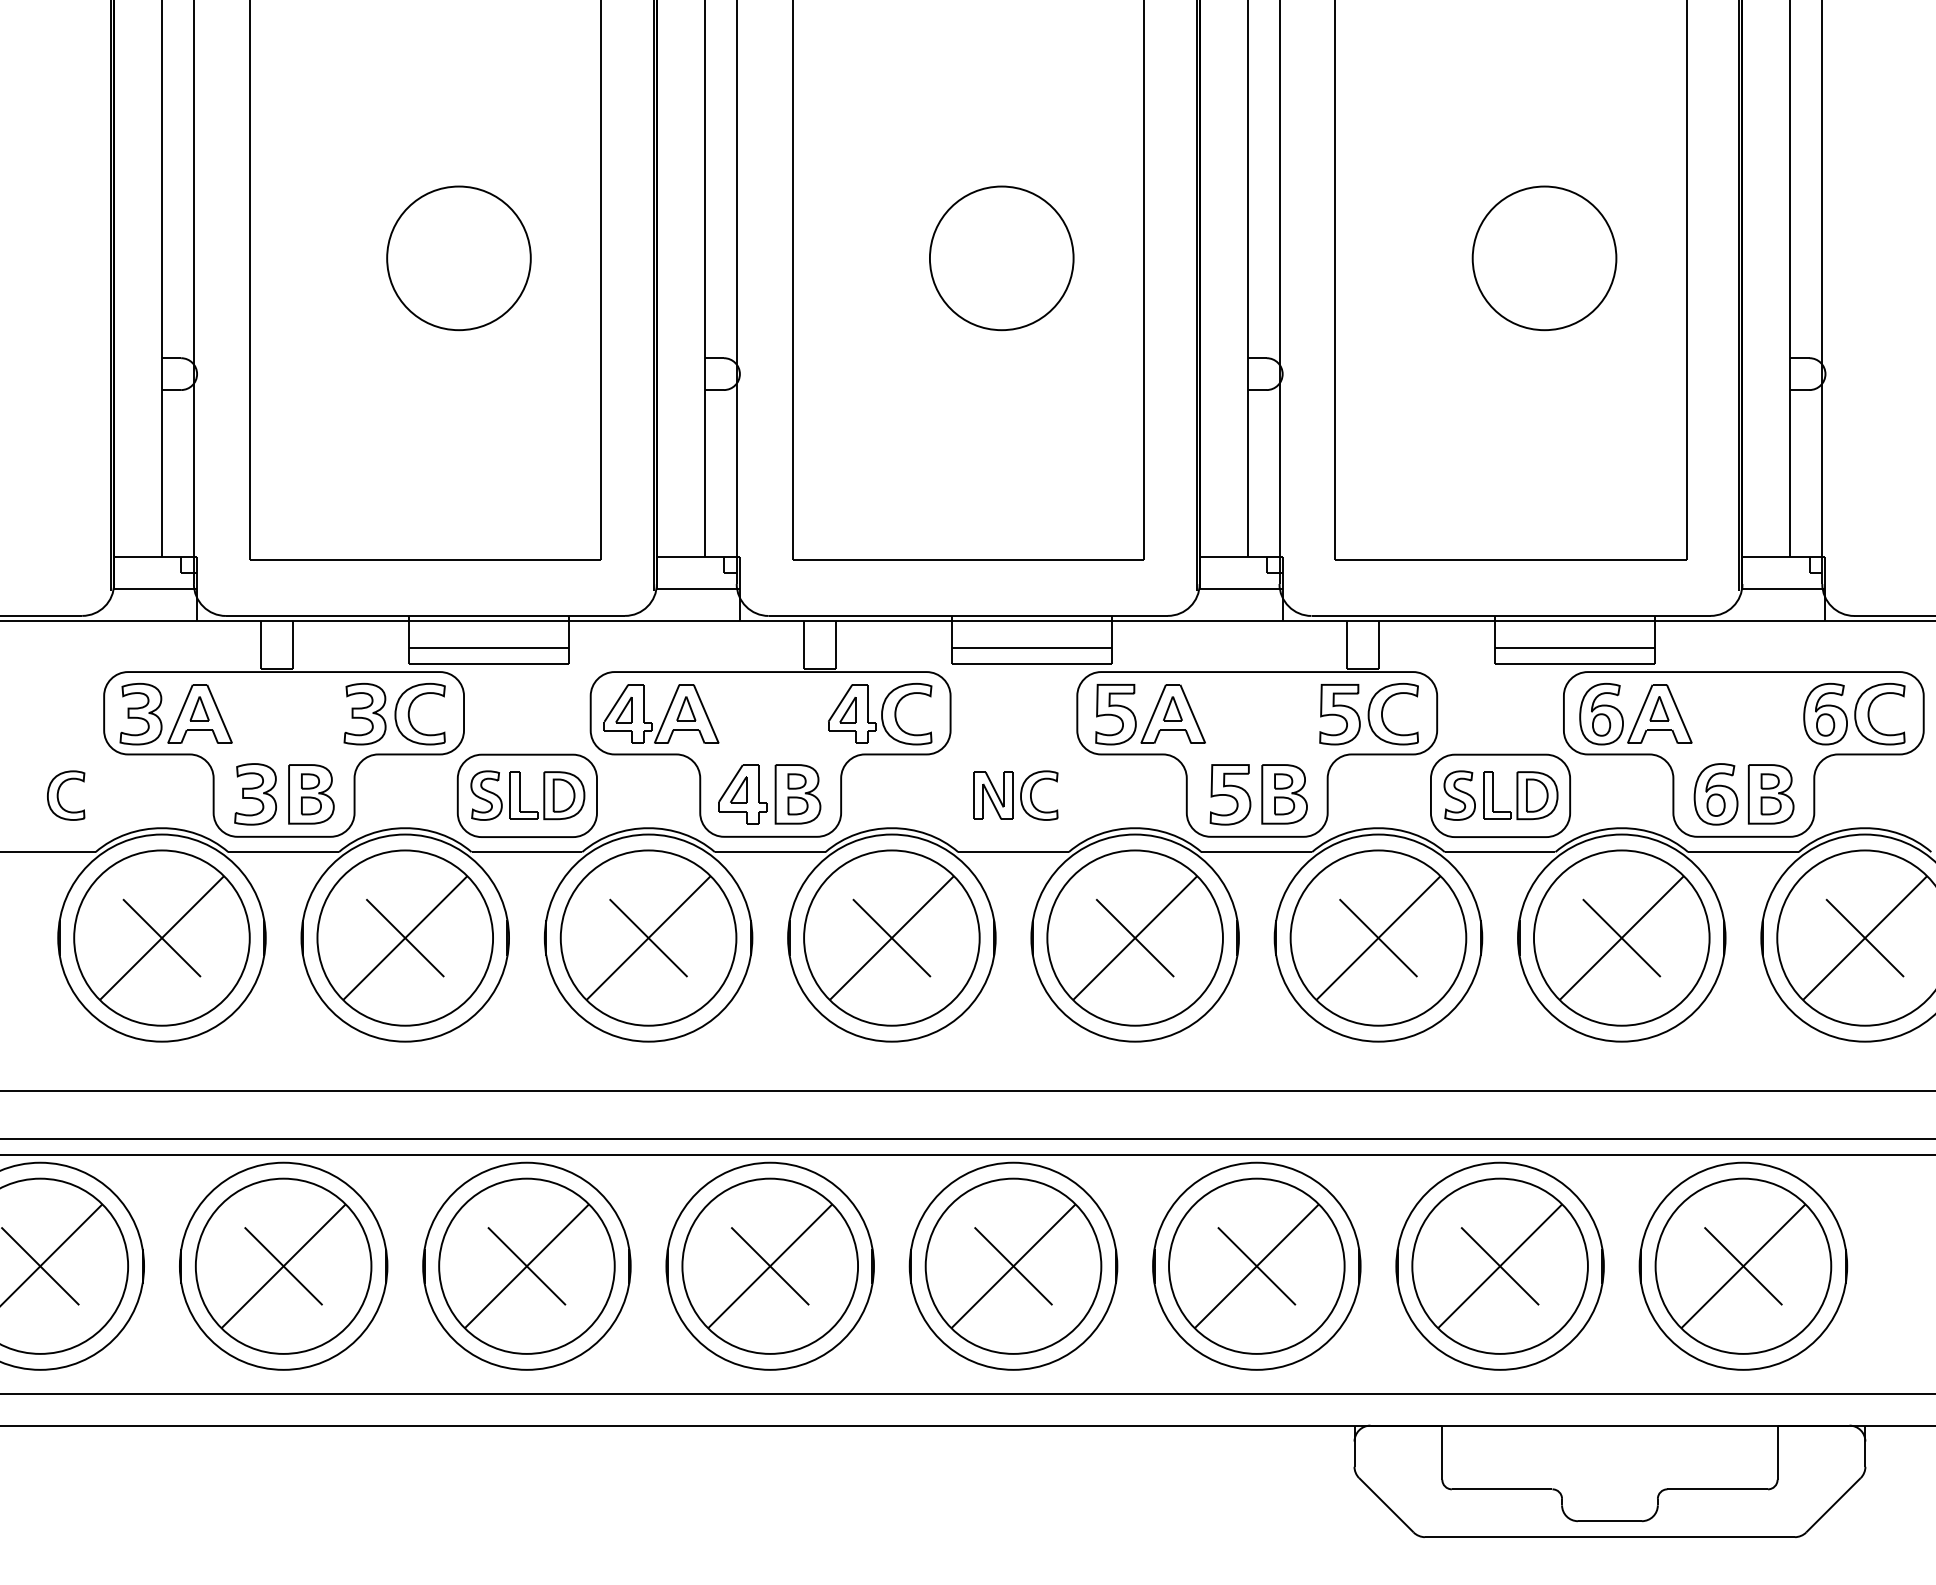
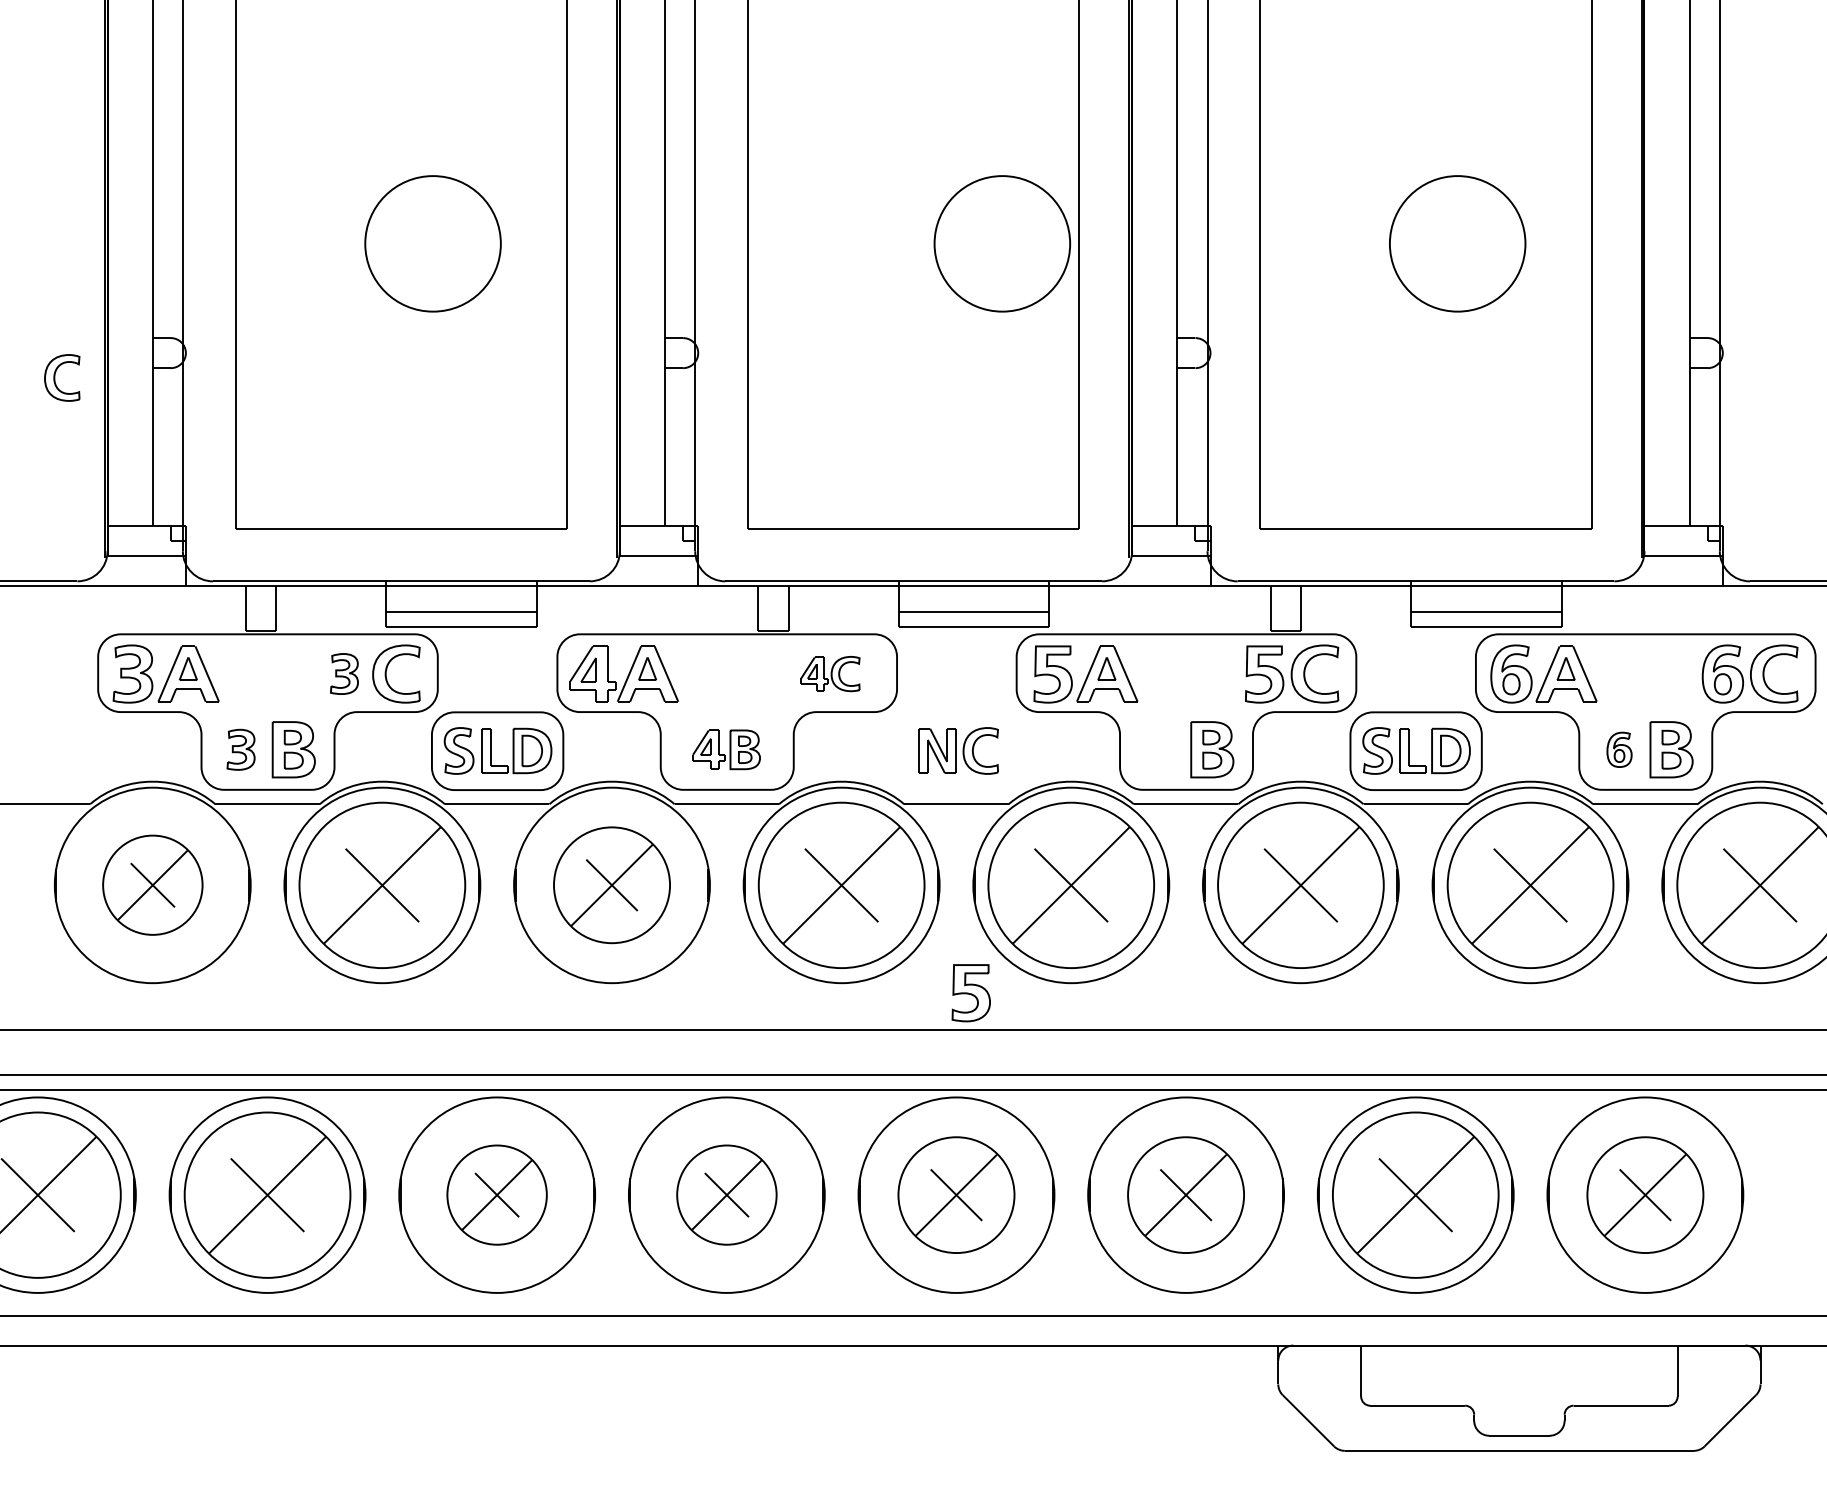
part: (1001, 257) -> (1002, 243), moved
part: (365, 713) -> (344, 673), size x0.7
part: (880, 713) -> (830, 673), size x0.6
part: (254, 794) -> (240, 749), size x0.7
part: (769, 794) -> (726, 749), size x0.7
part: (1716, 794) -> (1619, 749), size x0.6
part: (58, 795) -> (55, 377), moved
part: (1229, 795) -> (970, 993), moved
part: (161, 937) -> (152, 884), size x0.6
part: (648, 937) -> (611, 884), size x0.7
part: (526, 1265) -> (496, 1194), size x0.6
part: (769, 1265) -> (726, 1194), size x0.6
part: (1013, 1265) -> (956, 1194), size x0.7
part: (1256, 1265) -> (1185, 1194), size x0.7
part: (1743, 1265) -> (1645, 1194), size x0.7

